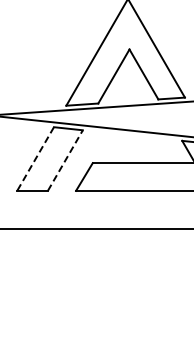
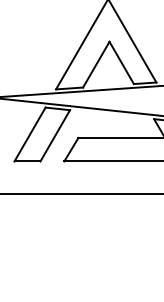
line: (35, 159) -> (29, 134), dashed -> solid
line: (65, 160) -> (55, 135), dashed -> solid

